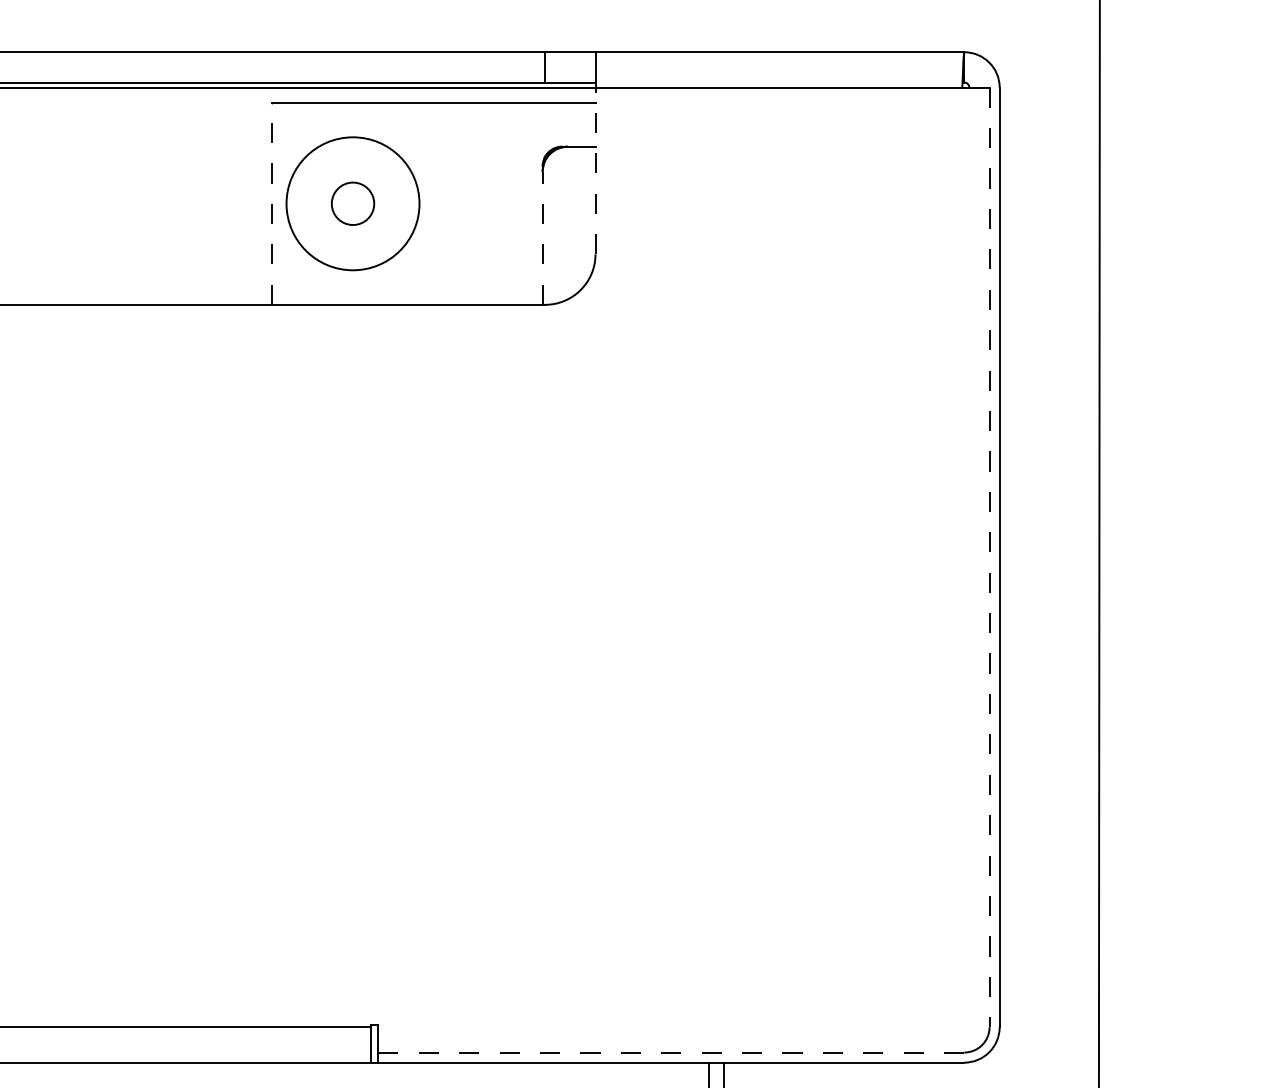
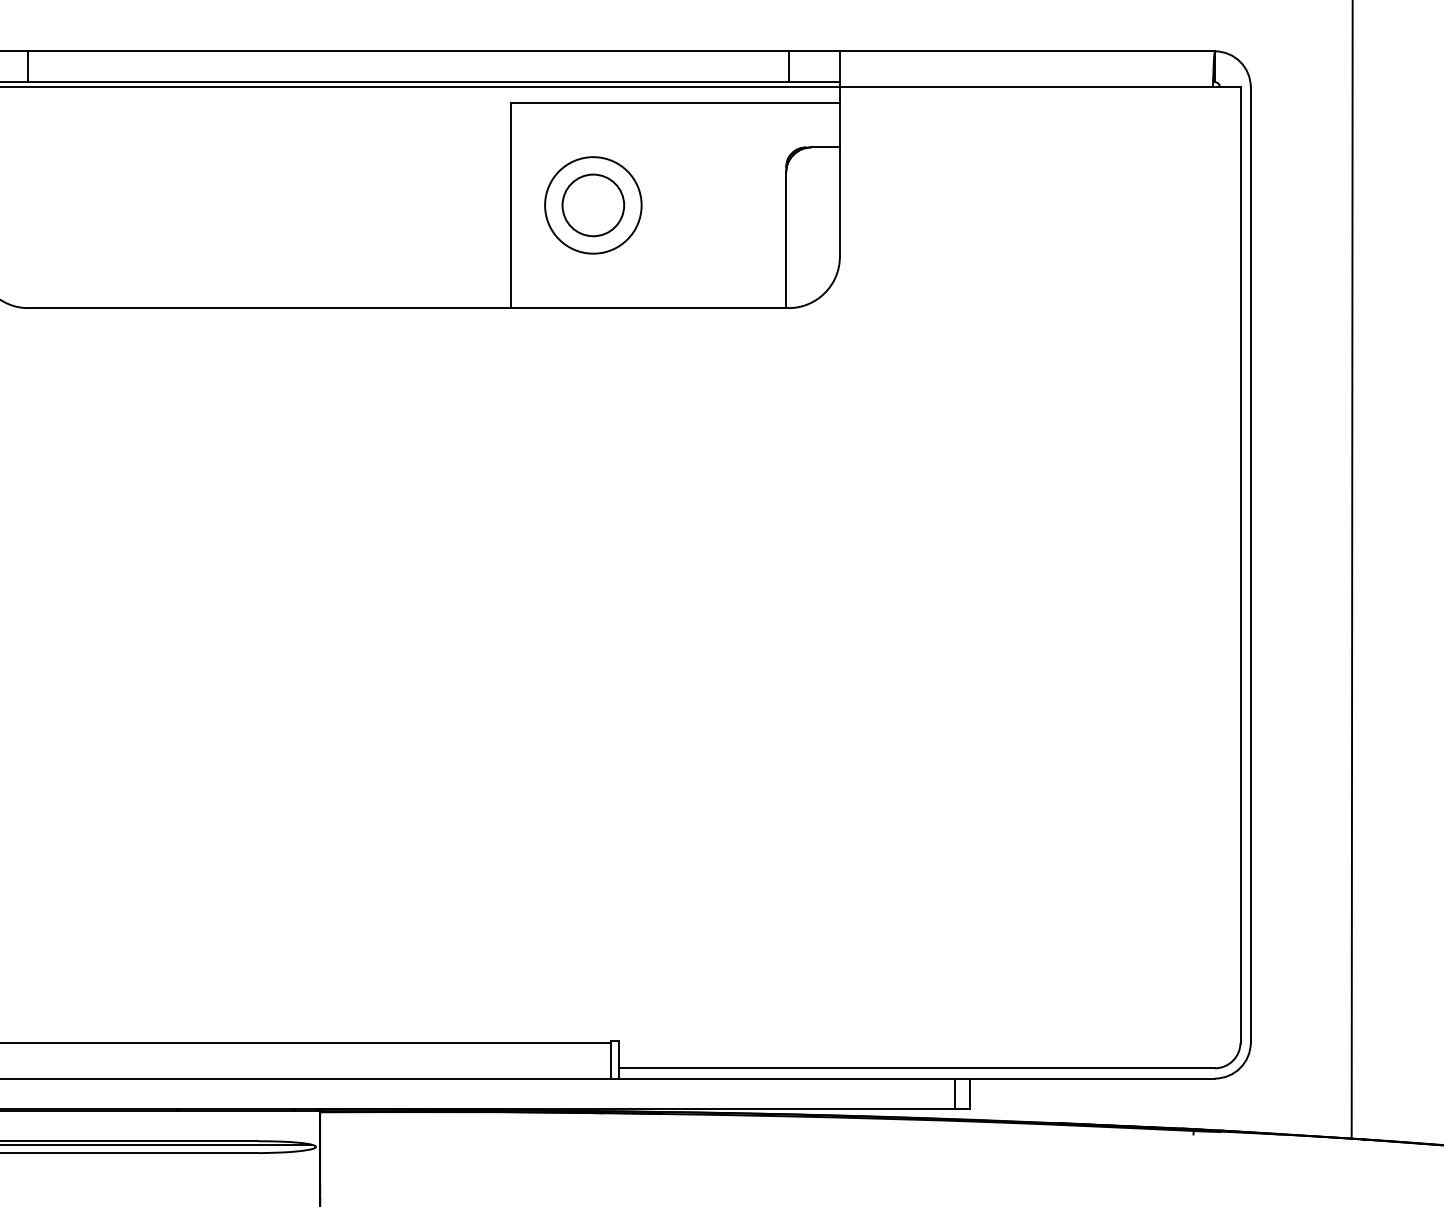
line: (595, 171) -> (839, 172), dashed -> solid
line: (272, 203) -> (511, 205), dashed -> solid
circle: (353, 203) -> (593, 205), size x0.71
circle: (353, 203) -> (593, 205), size x1.43
line: (542, 238) -> (786, 240), dashed -> solid
line: (989, 556) -> (1240, 564), dashed -> solid
line: (670, 1052) -> (916, 1068), dashed -> solid

